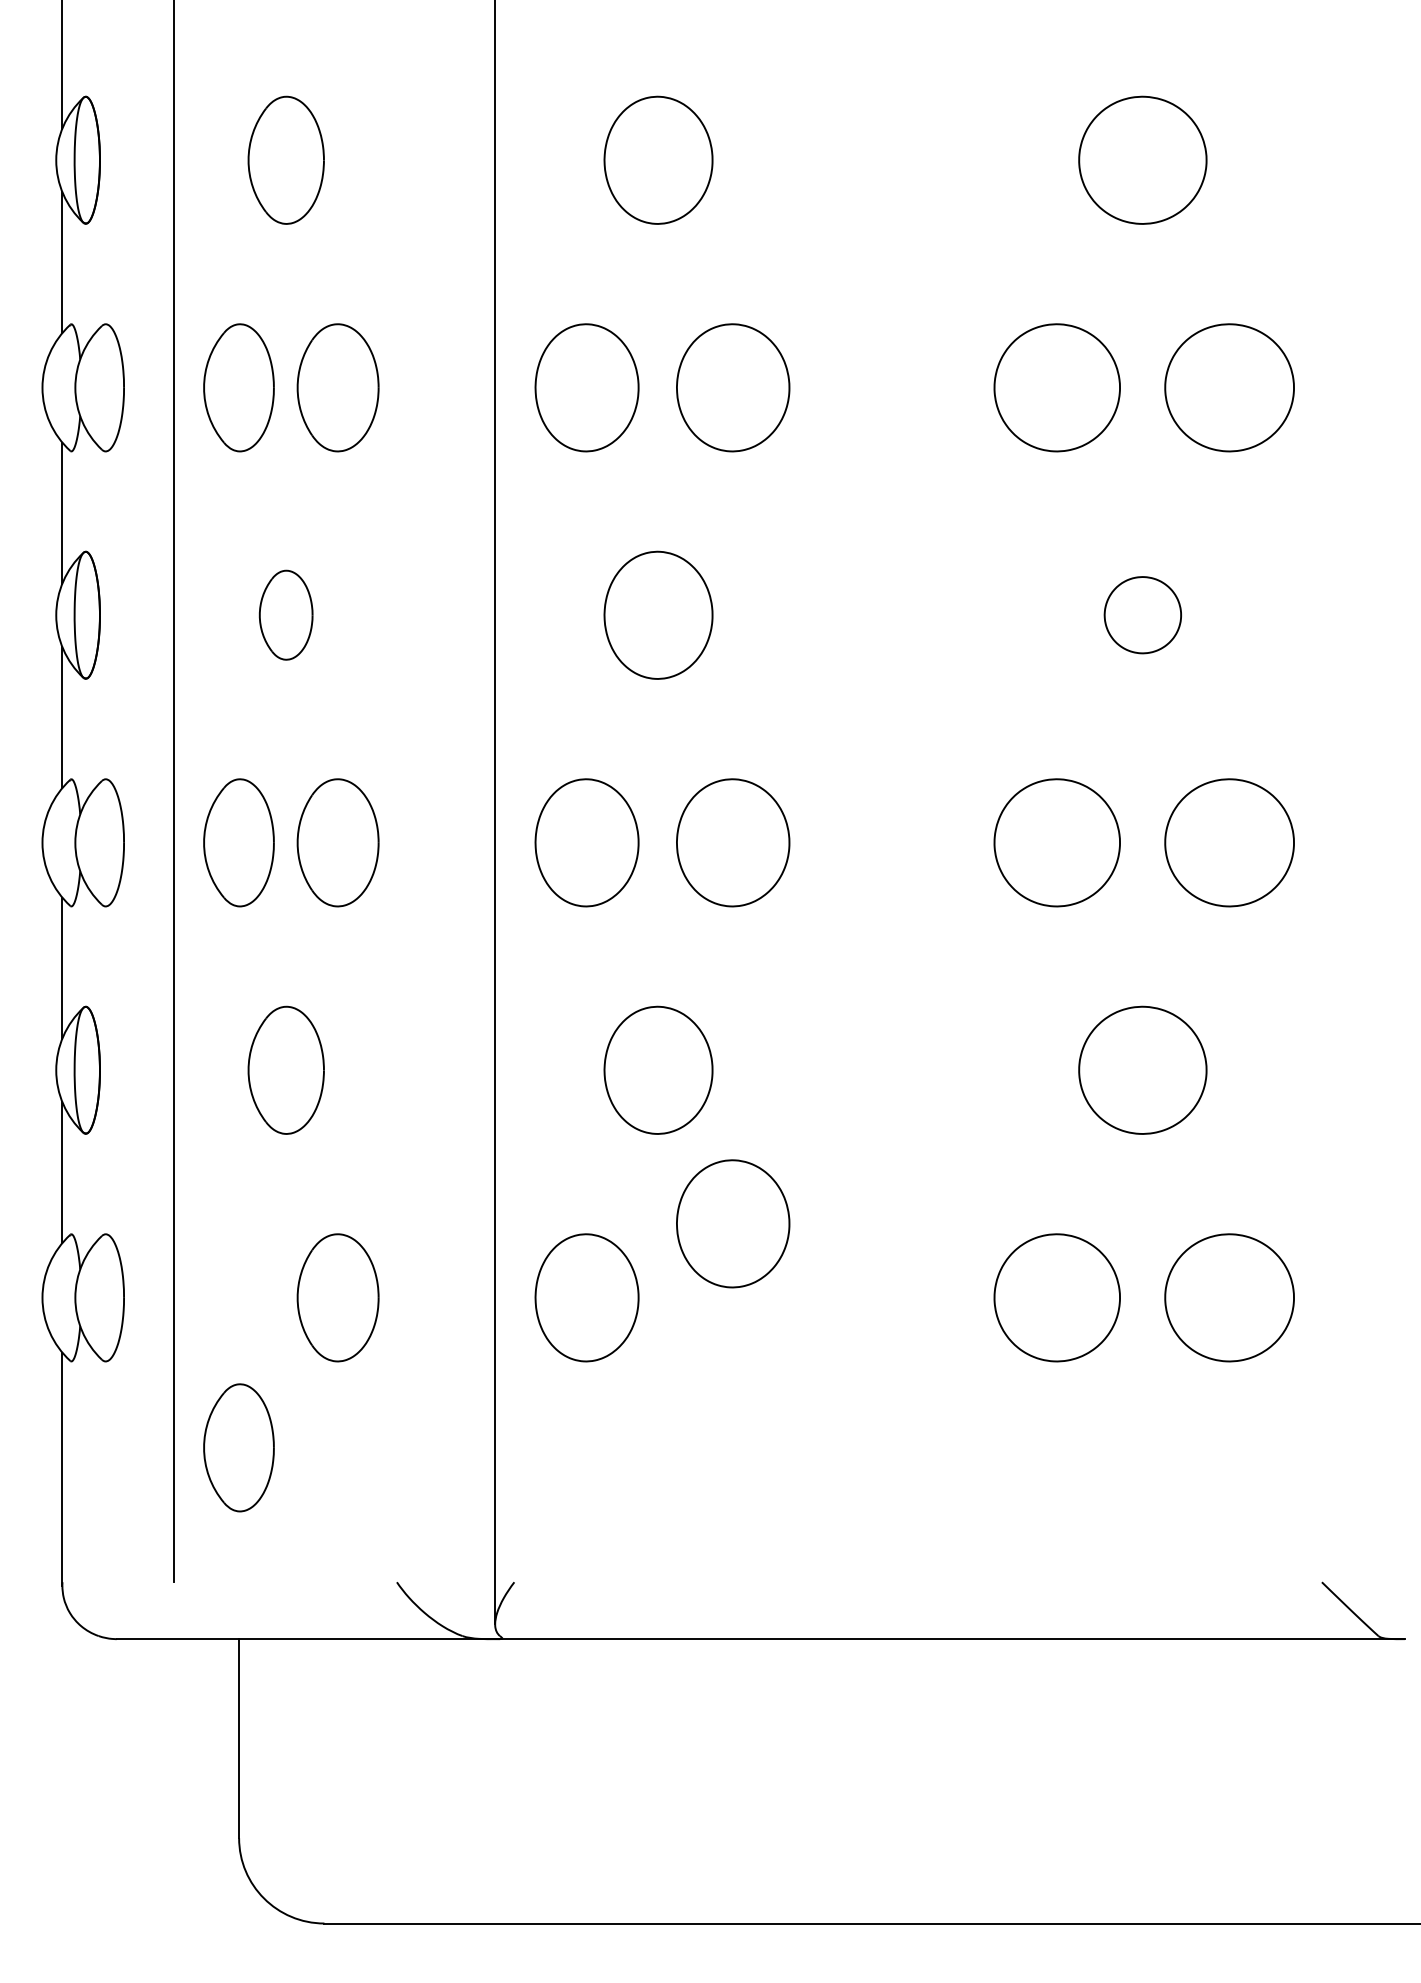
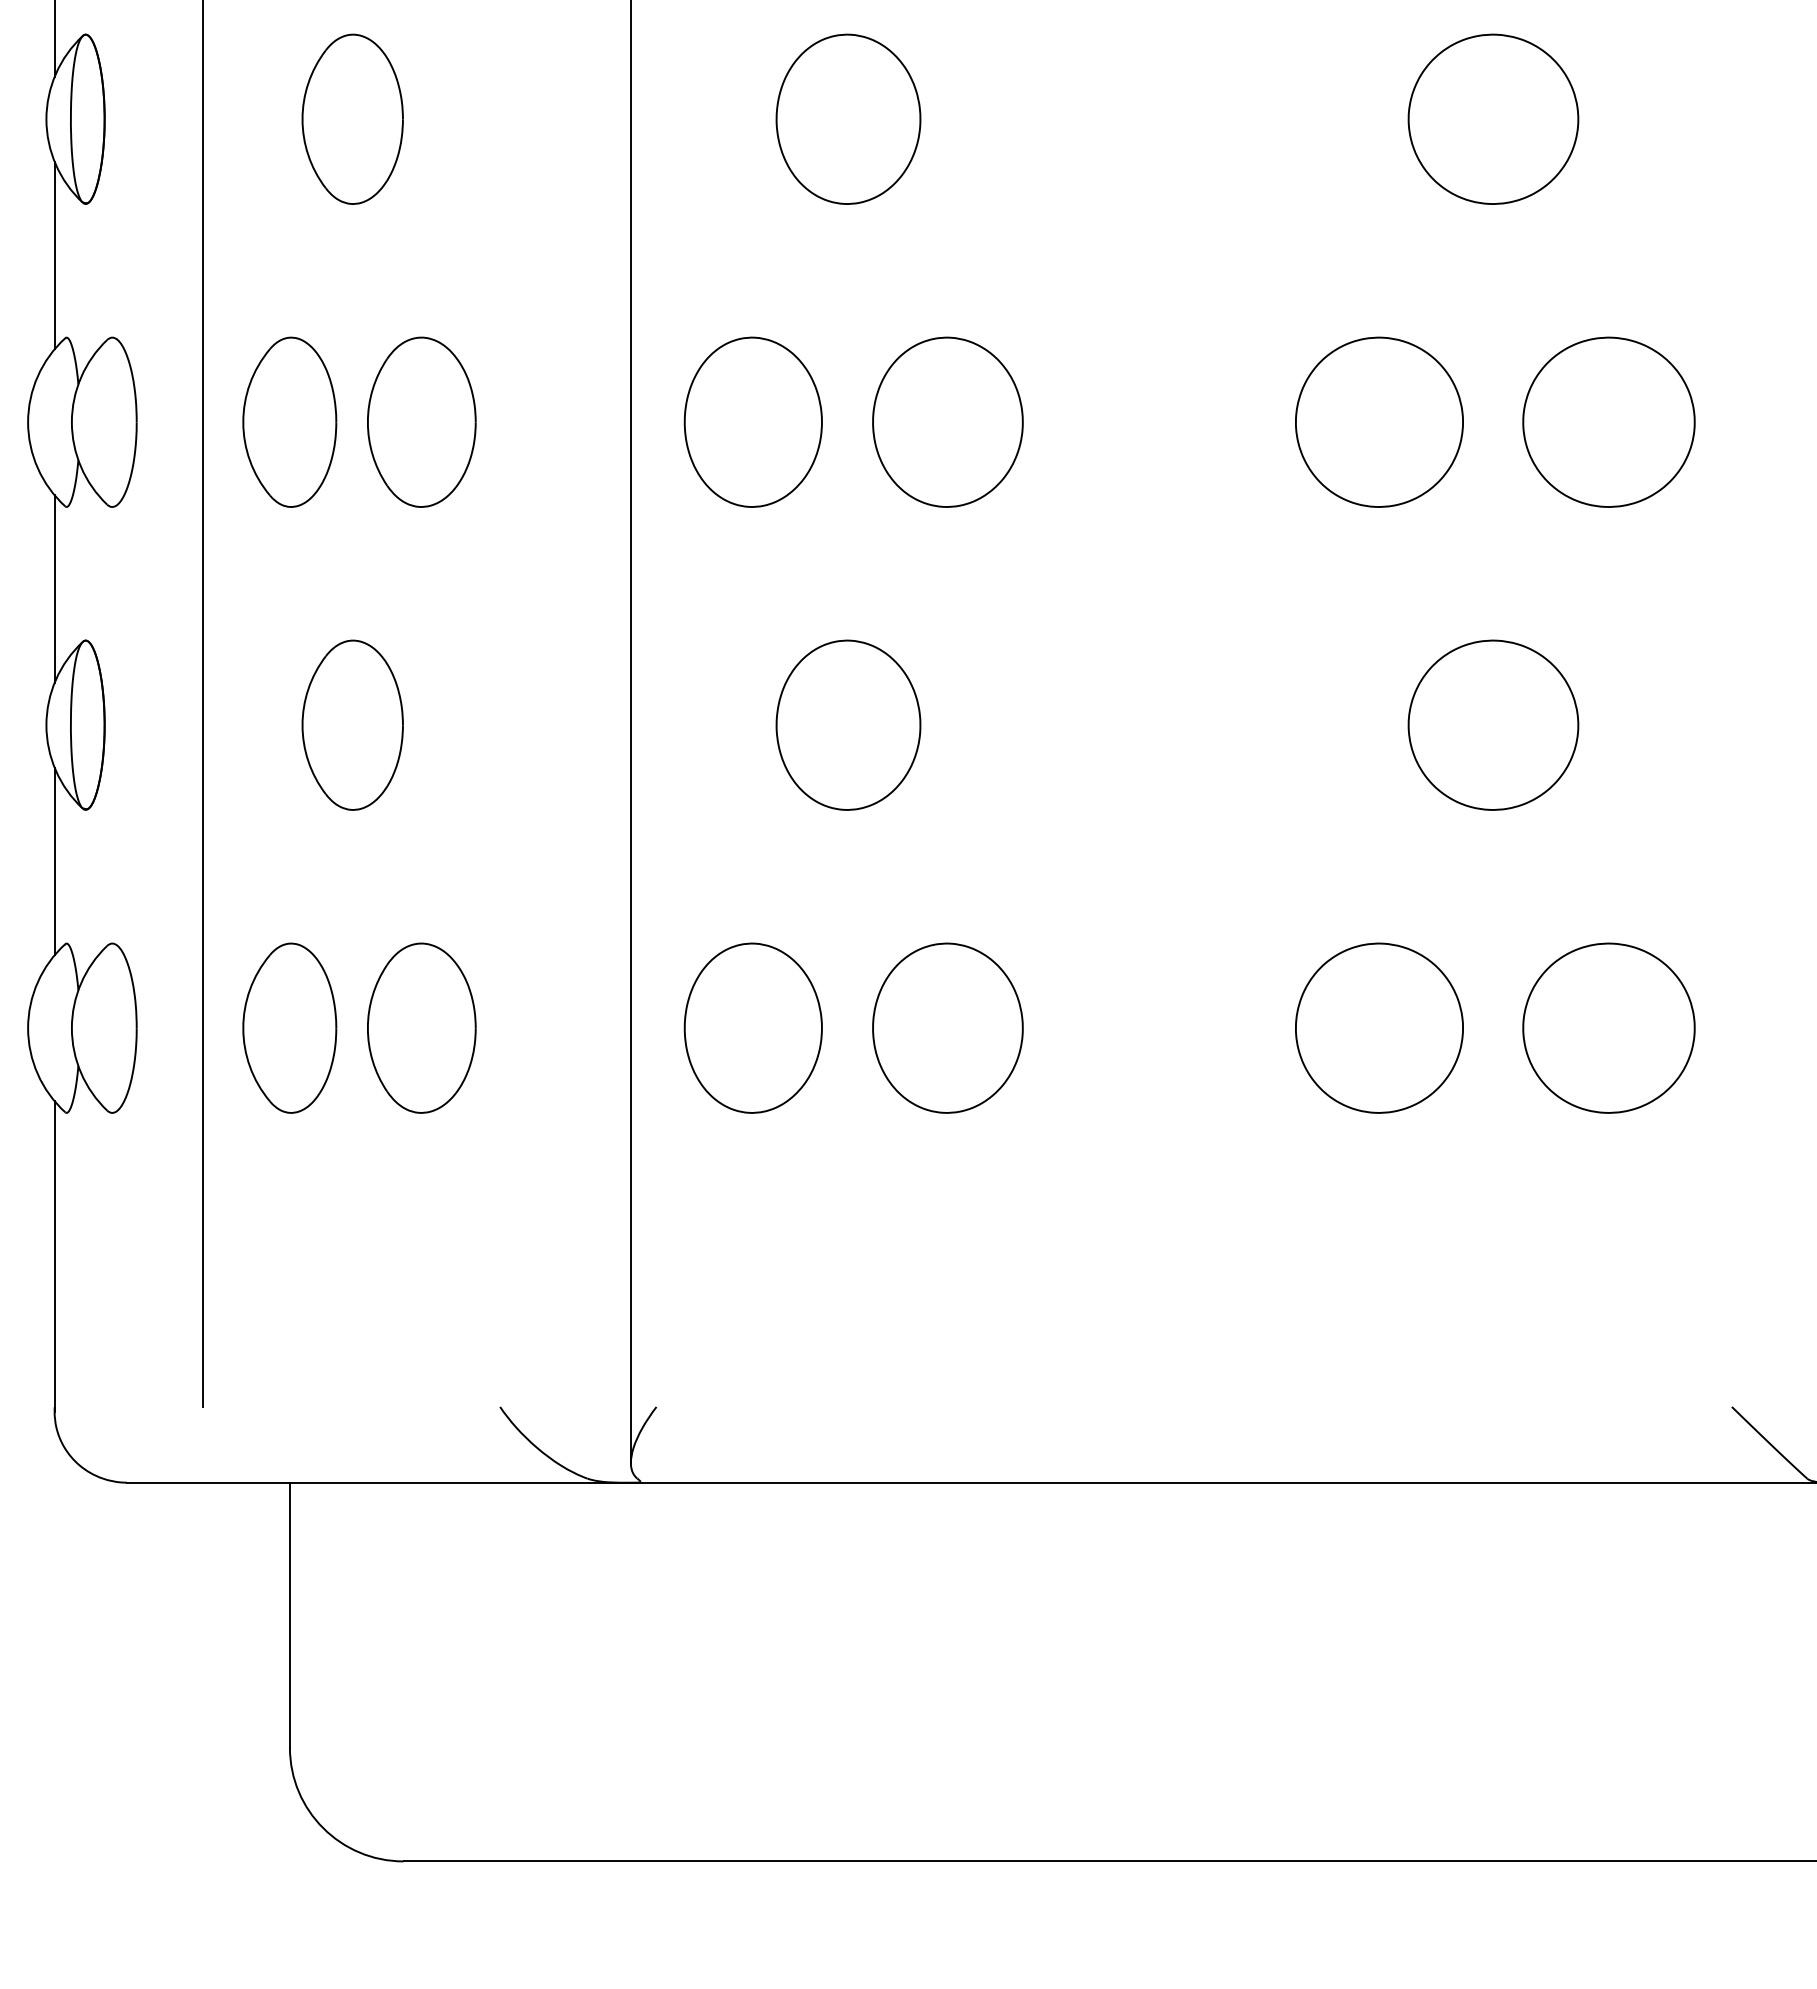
part: (285, 614) -> (351, 118), size x1.43
part: (1142, 614) -> (1492, 118), size x1.67
part: (733, 1223) -> (948, 1027), moved
part: (238, 1447) -> (289, 1027), moved

